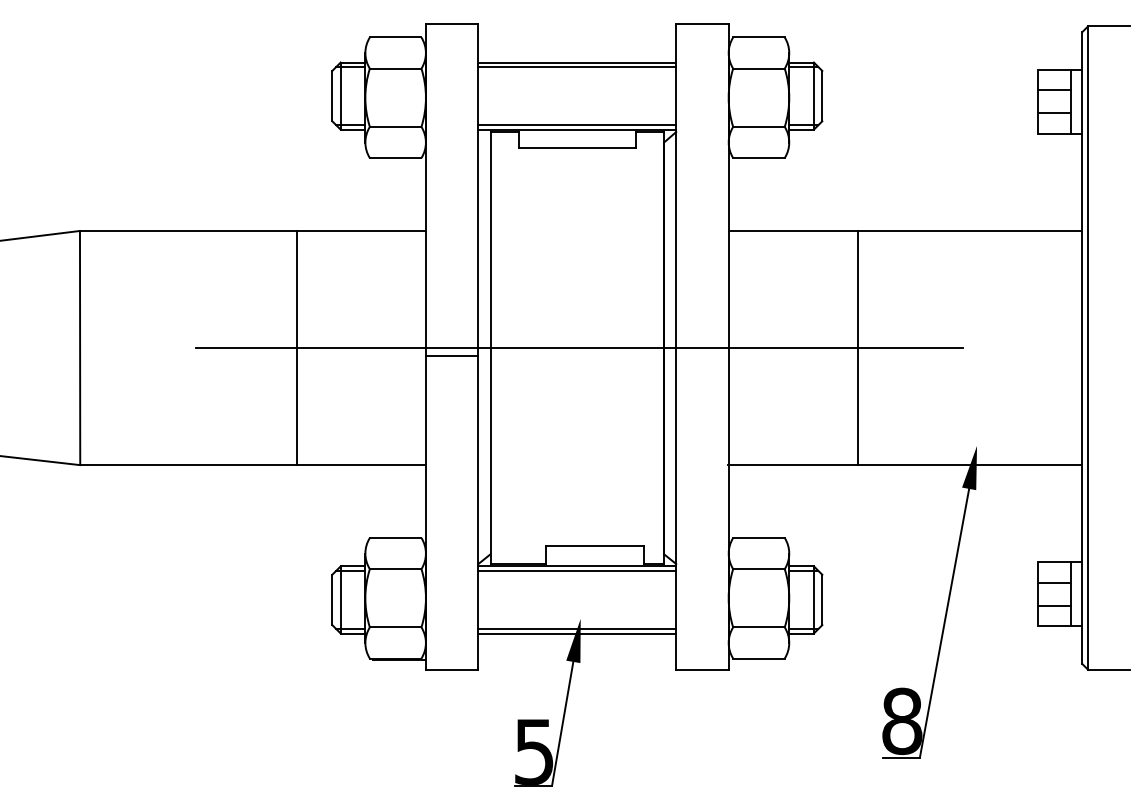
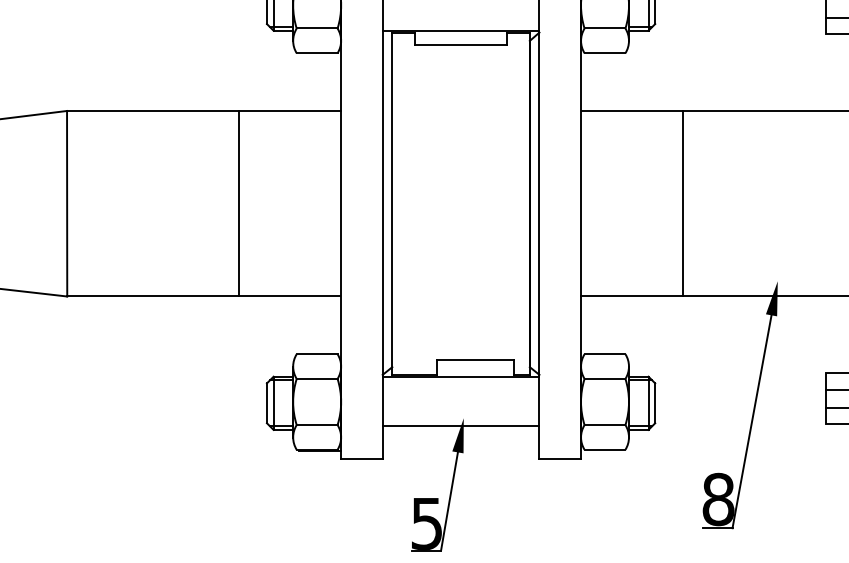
line: (577, 125) -> (461, 27), removed
line: (579, 348) -> (462, 204), removed
line: (451, 355) -> (361, 209), removed
line: (577, 570) -> (461, 379), removed
line: (577, 633) -> (461, 429), removed

